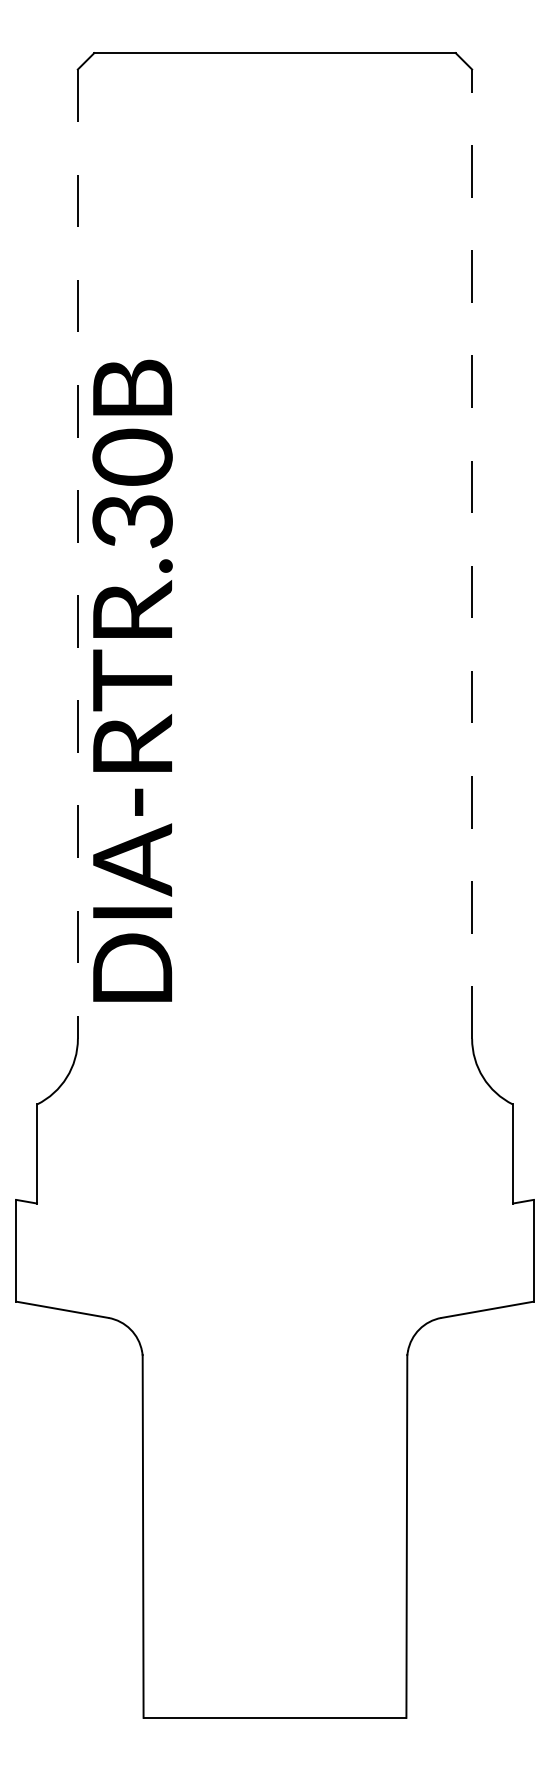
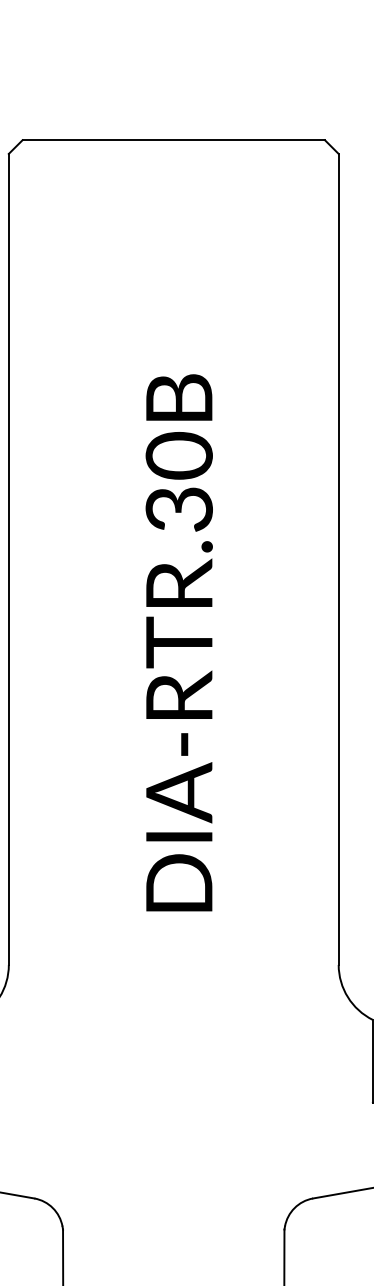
line: (77, 554) -> (8, 559), dashed -> solid
line: (472, 554) -> (339, 559), dashed -> solid
text: (132, 680) -> (179, 642), moved

